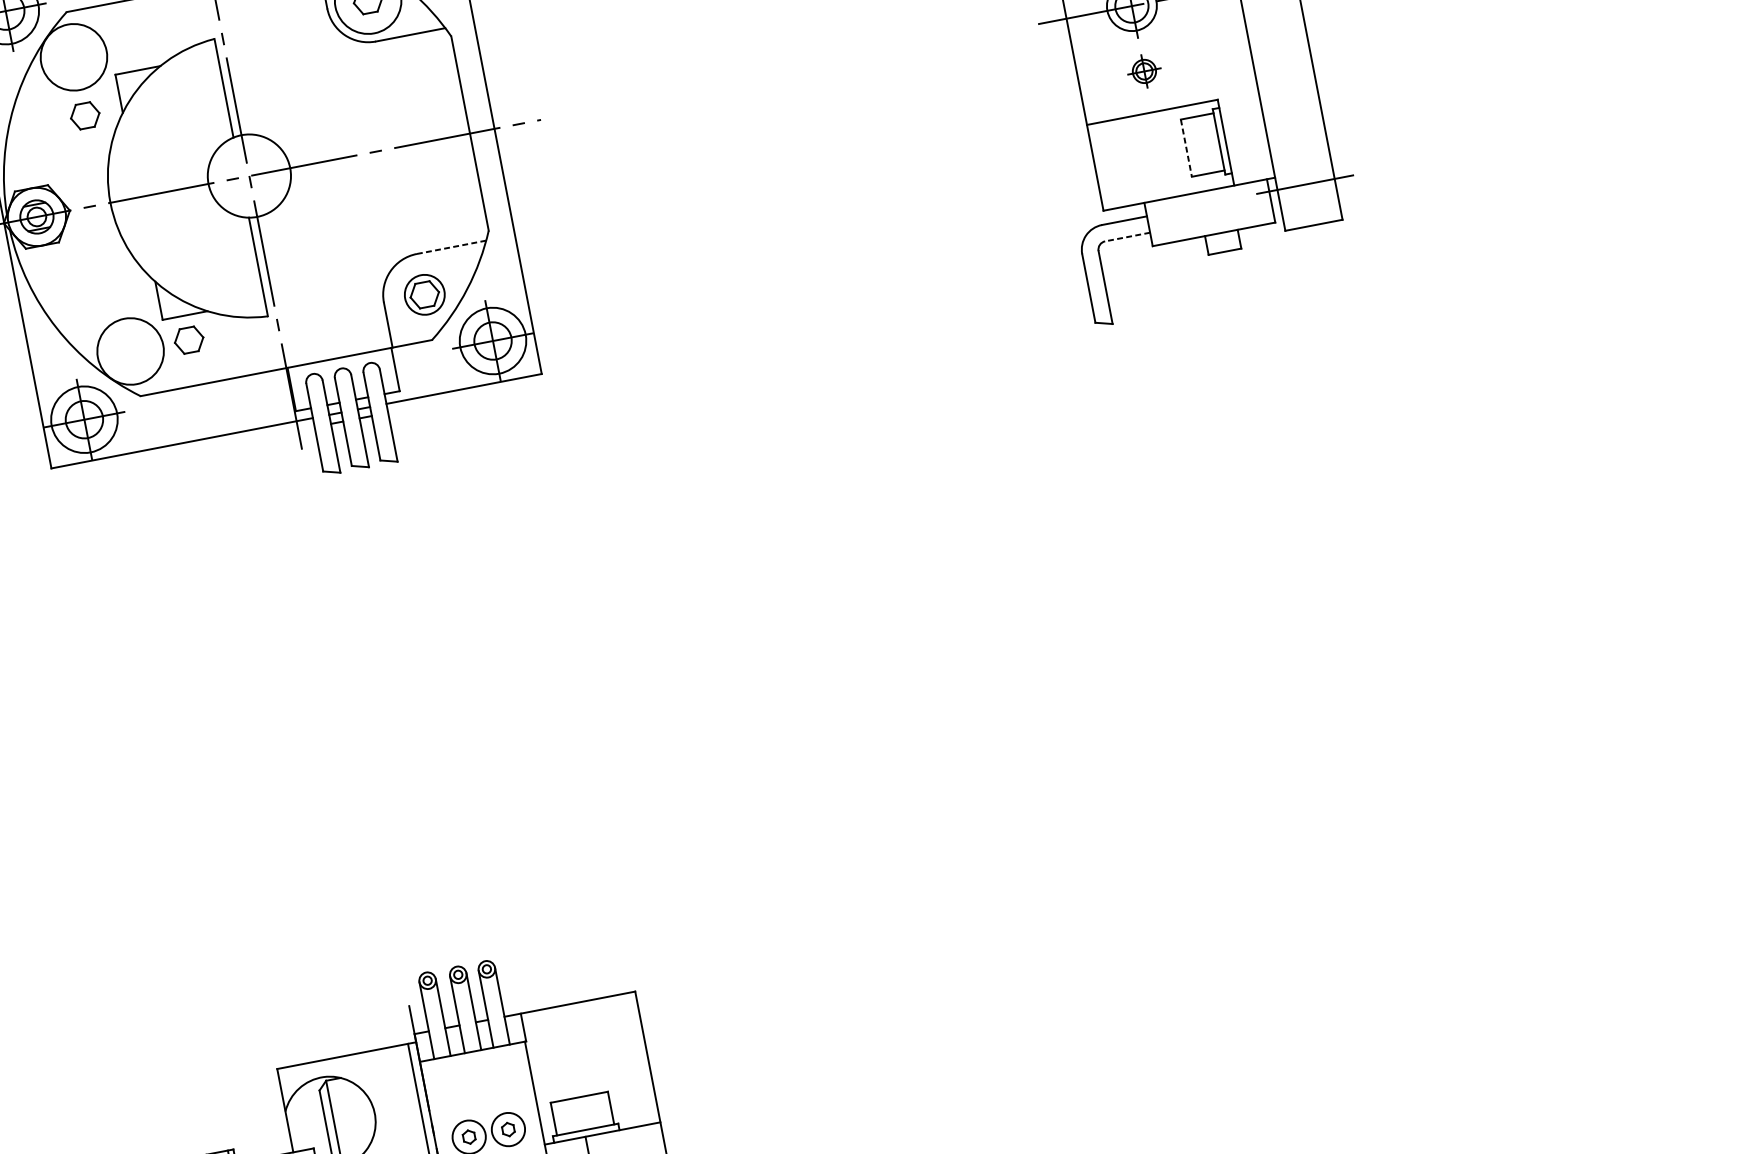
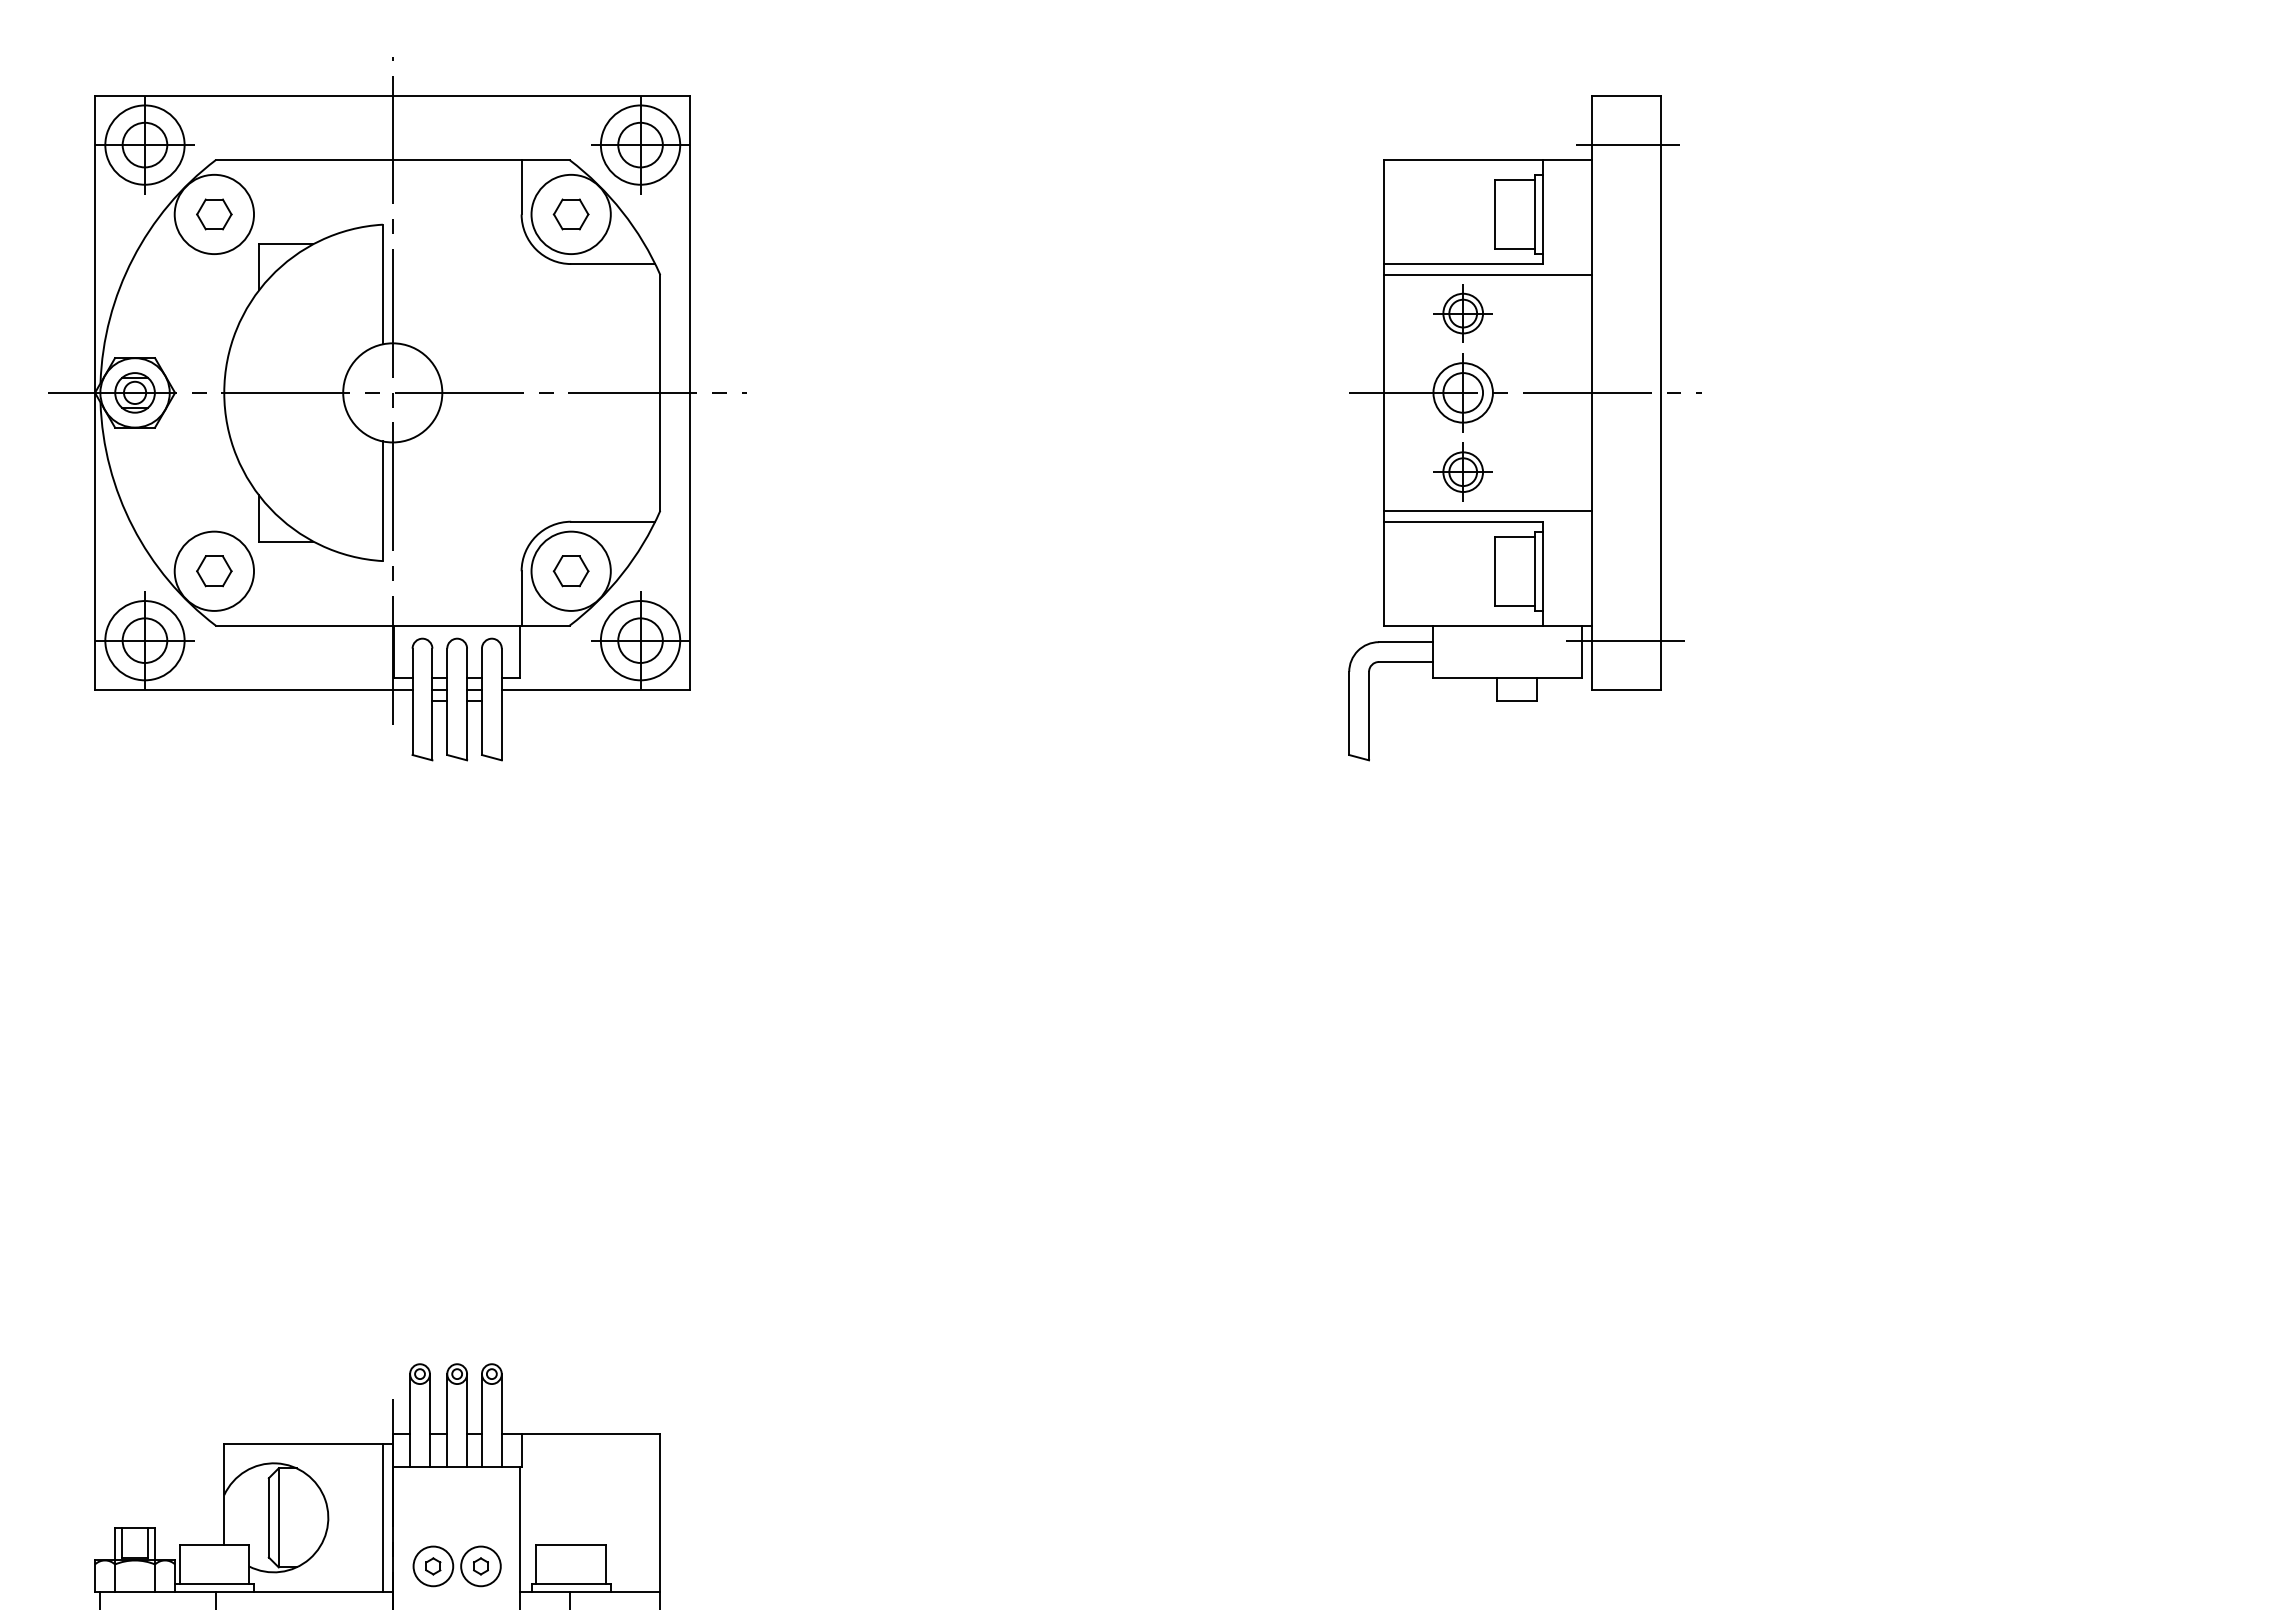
part: (1143, 71) -> (1462, 471), size x1.43
line: (1170, 99) -> (1487, 510), added
part: (85, 115) -> (214, 214), moved
line: (1186, 148) -> (1494, 571), dashed -> solid
line: (1127, 237) -> (1405, 662), dashed -> solid
line: (451, 247) -> (613, 521), dashed -> solid
circle: (424, 294) -> (570, 570), size x1.67
part: (189, 340) -> (214, 571), moved

